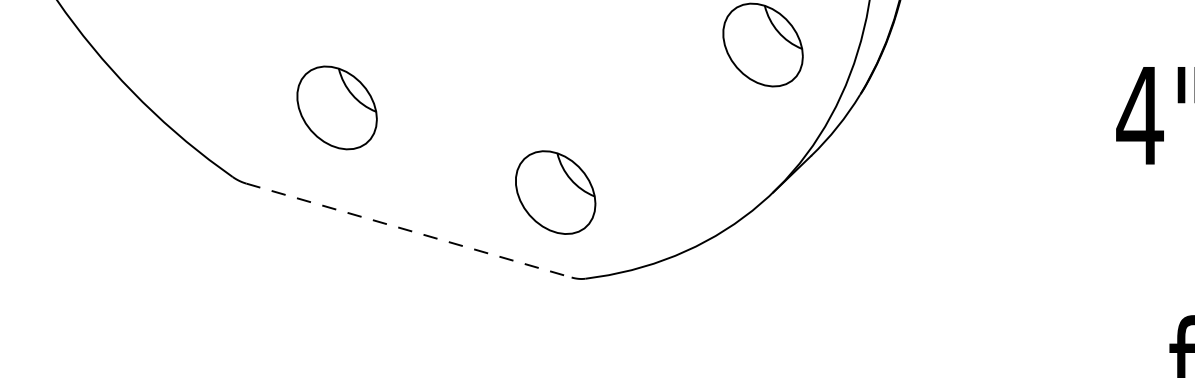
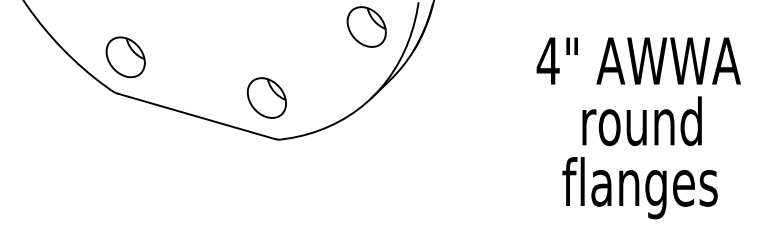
part: (336, 108) -> (125, 57), moved
line: (409, 230) -> (196, 116), dashed -> solid

